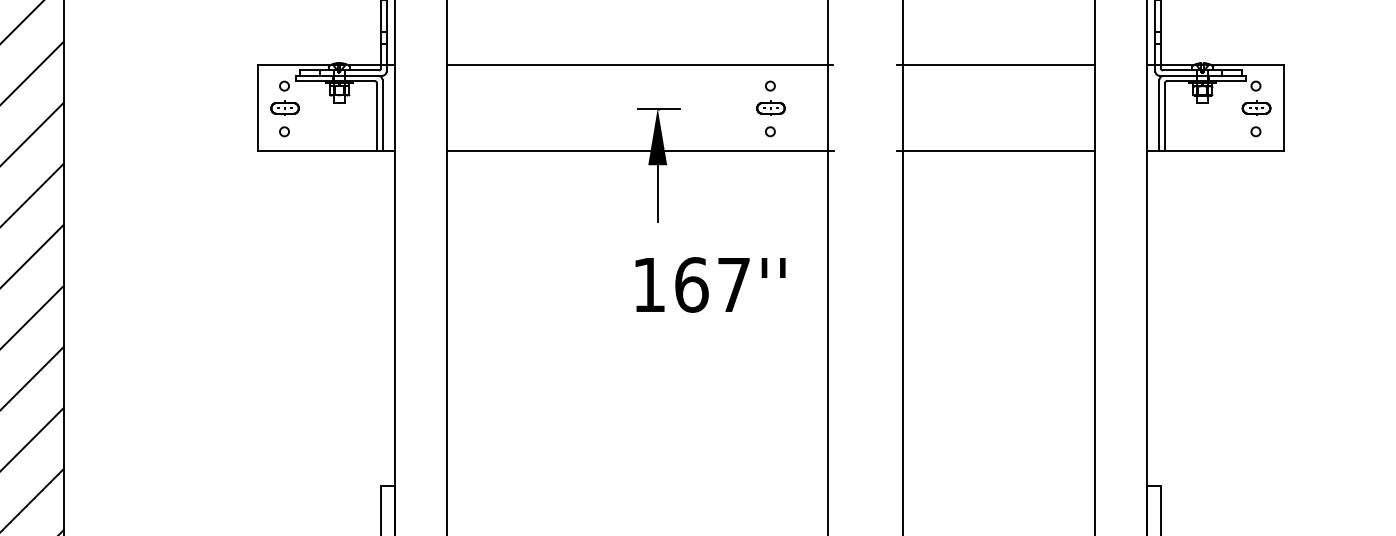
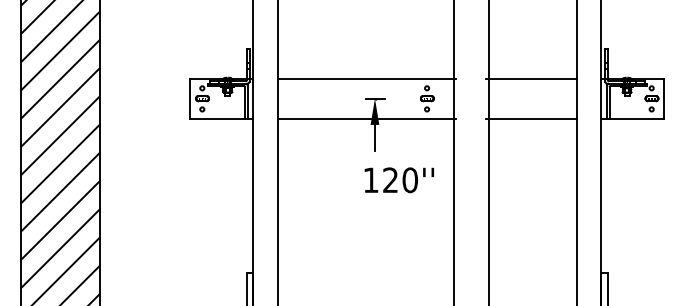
text: (712, 285) -> (400, 180), 167'' -> 120''

